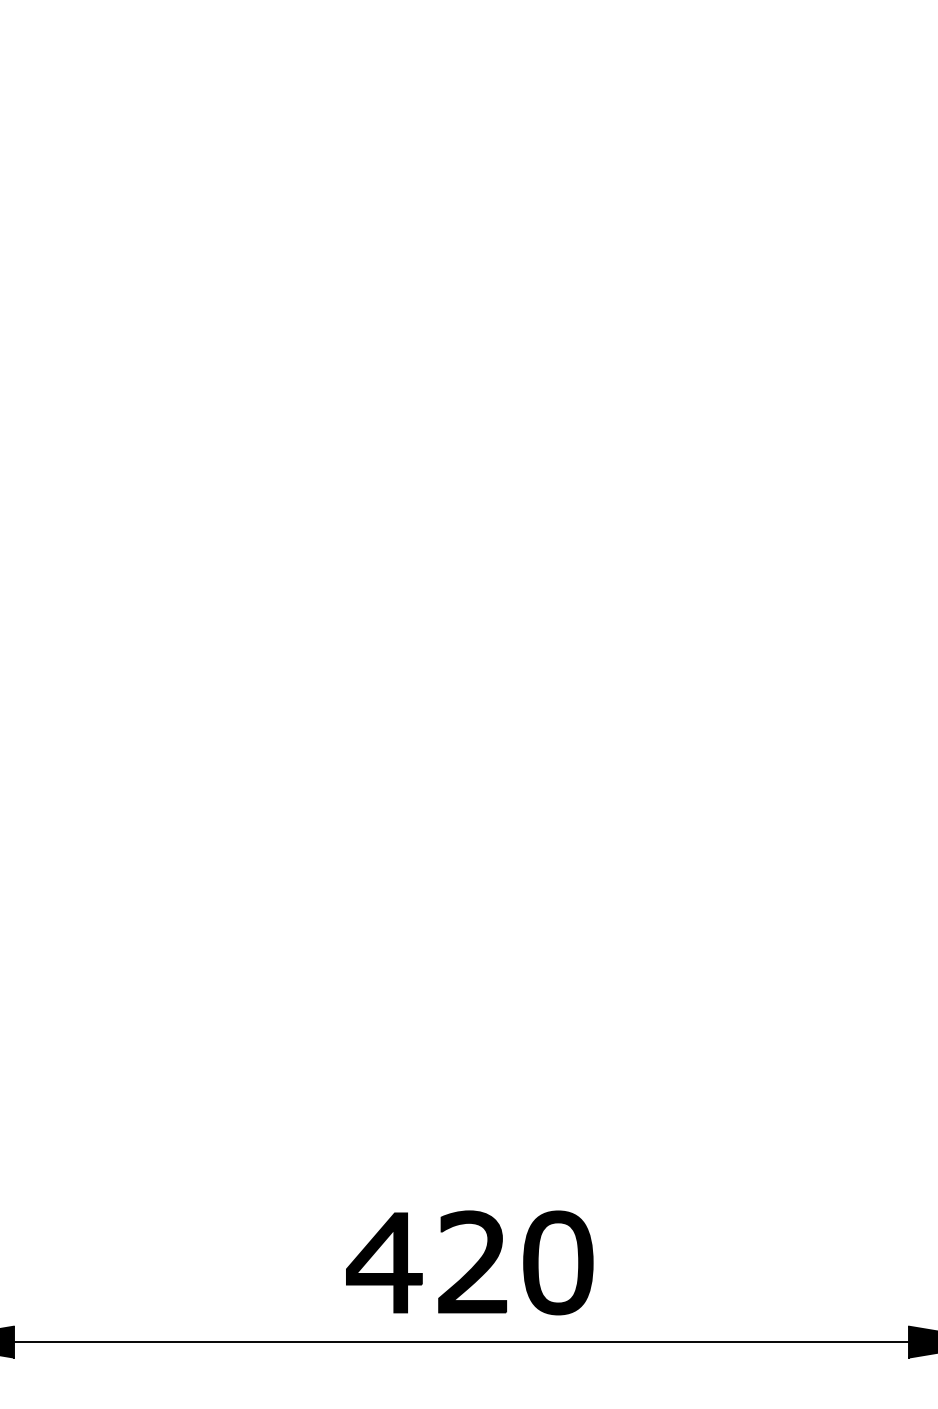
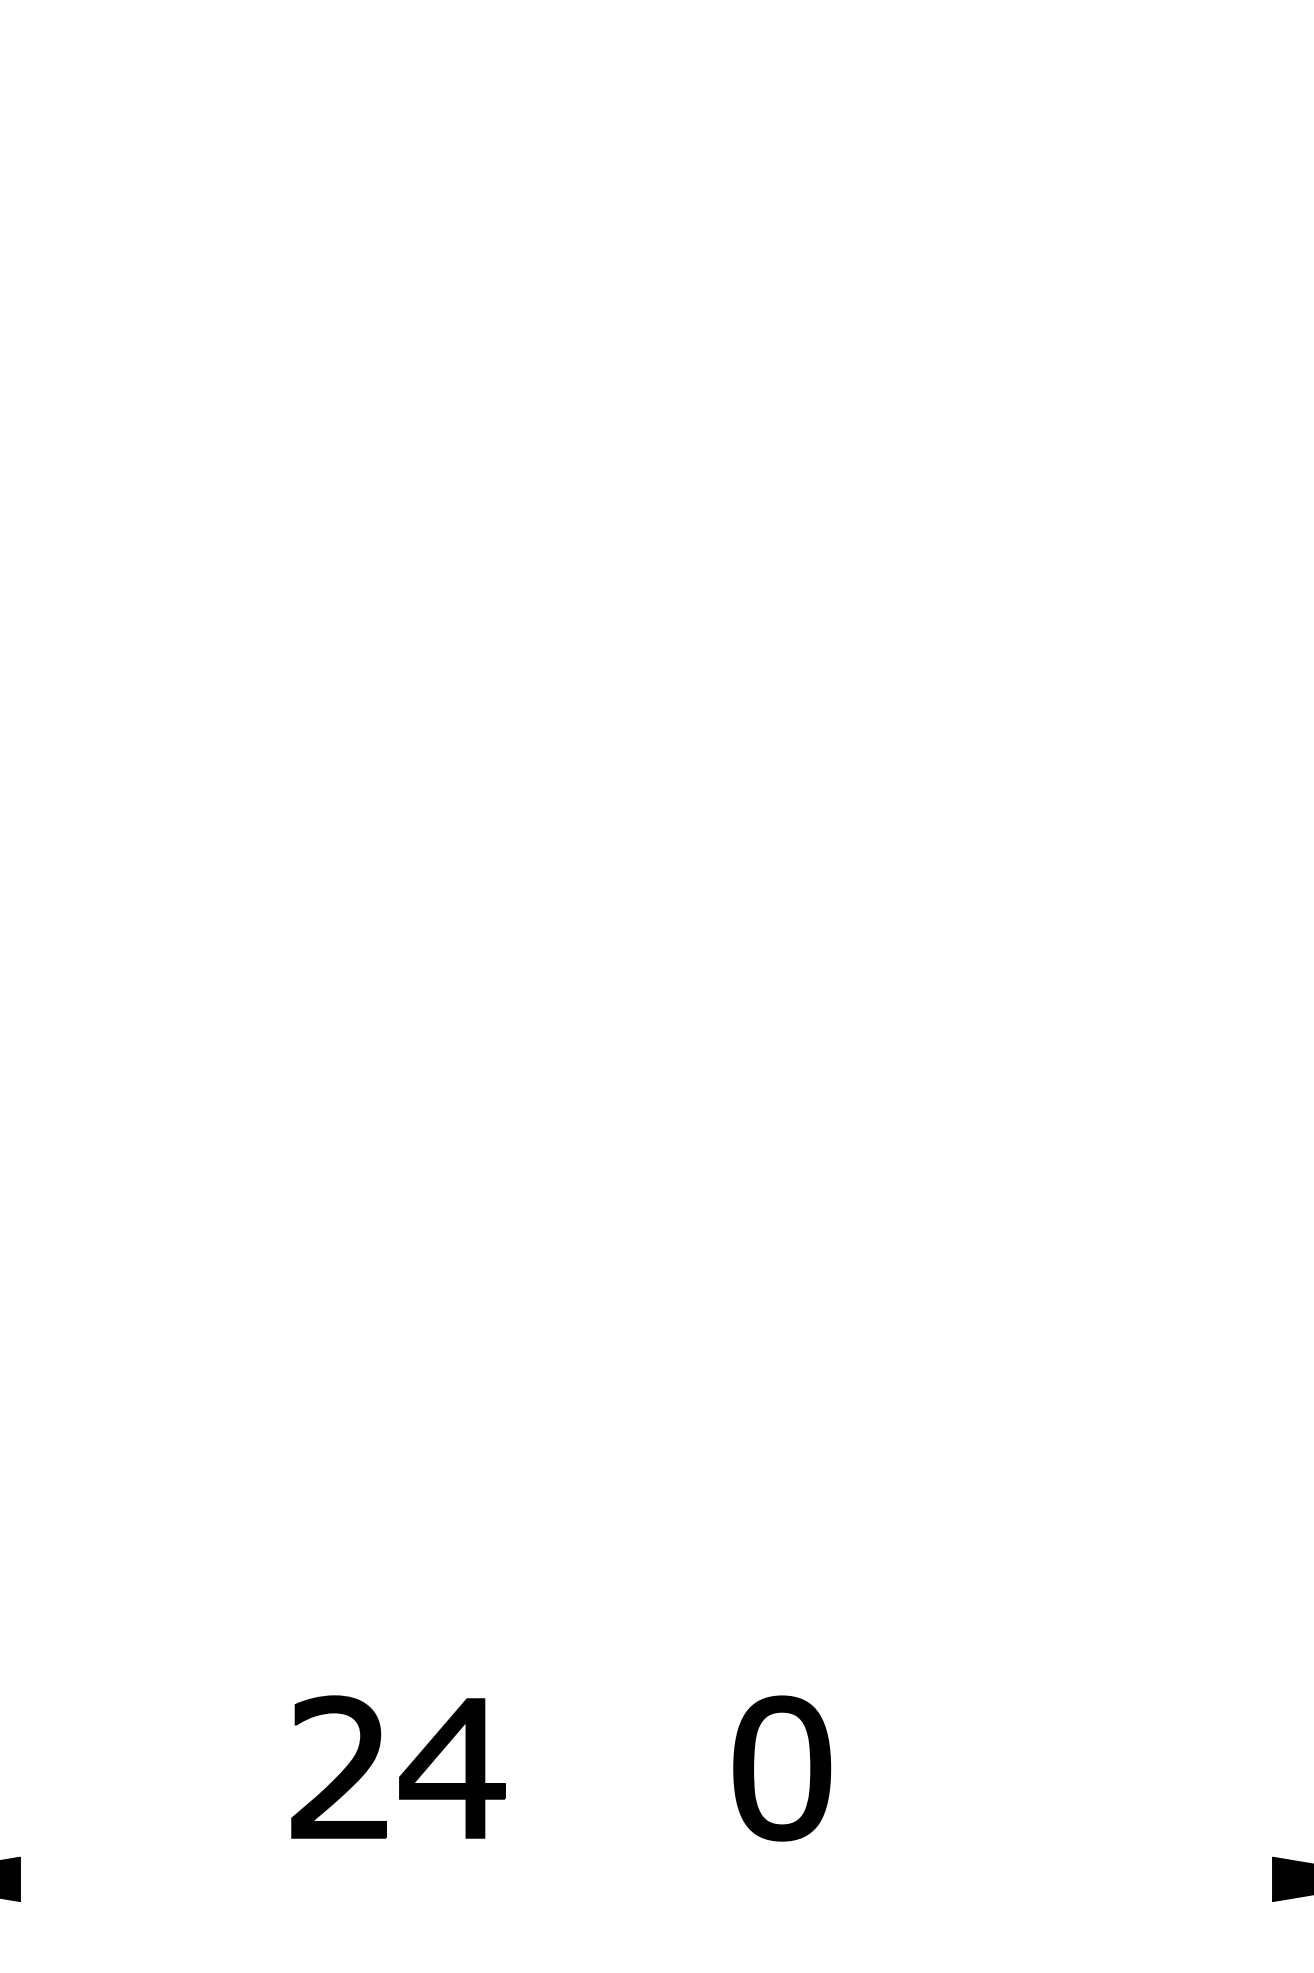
part: (472, 1261) -> (338, 1766), moved
part: (384, 1262) -> (452, 1768), moved
line: (461, 1342) -> (646, 1879), removed

